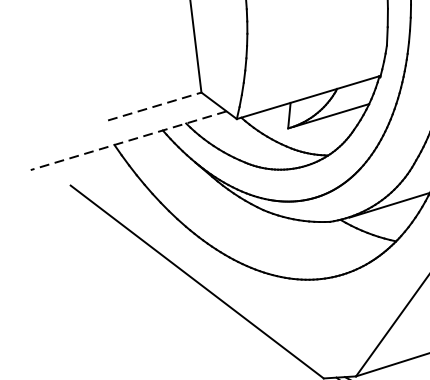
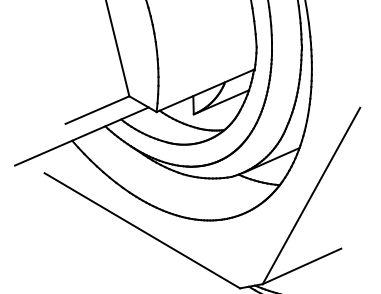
line: (154, 107) -> (97, 110), dashed -> solid
line: (128, 140) -> (81, 136), dashed -> solid

